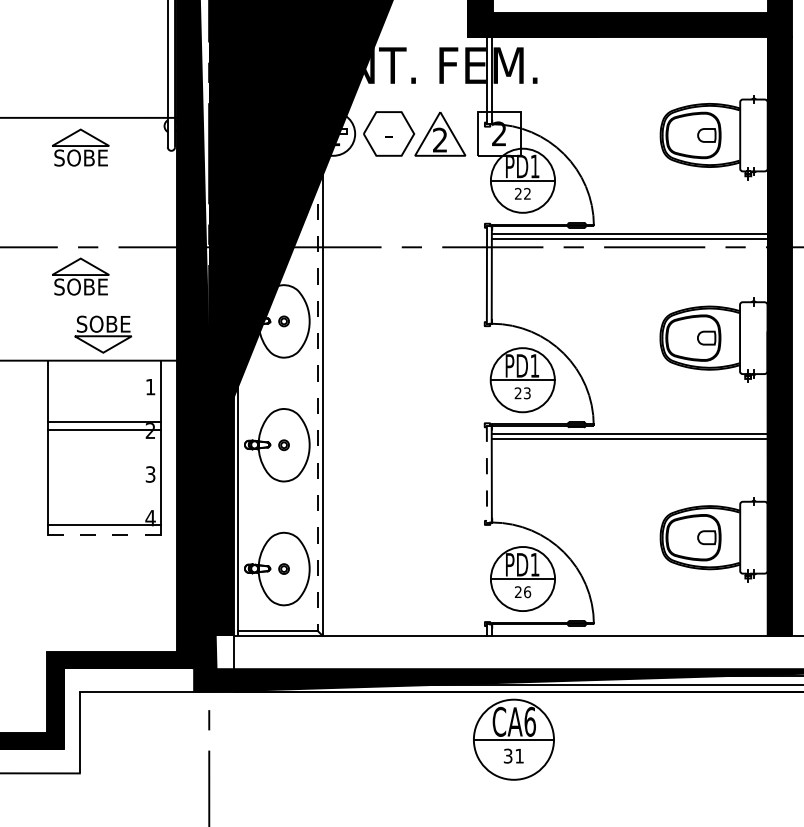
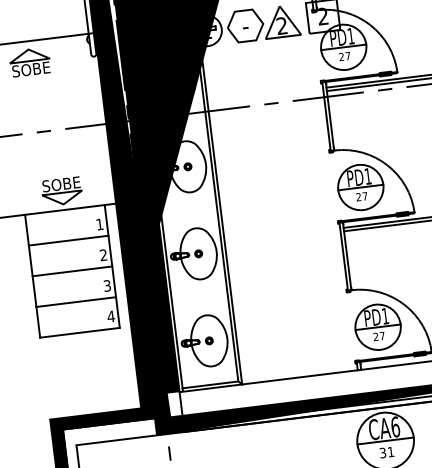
text: (527, 193) -> (348, 55), 22 -> 27
part: (80, 276) -> (41, 152), removed
line: (317, 385) -> (217, 208), dashed -> solid
text: (527, 393) -> (365, 196), 23 -> 27
line: (103, 422) -> (72, 271), moved
line: (103, 430) -> (68, 240), moved
line: (486, 474) -> (343, 256), dashed -> solid
line: (103, 524) -> (75, 301), moved
line: (104, 535) -> (80, 332), dashed -> solid
text: (527, 592) -> (382, 336), 26 -> 27

